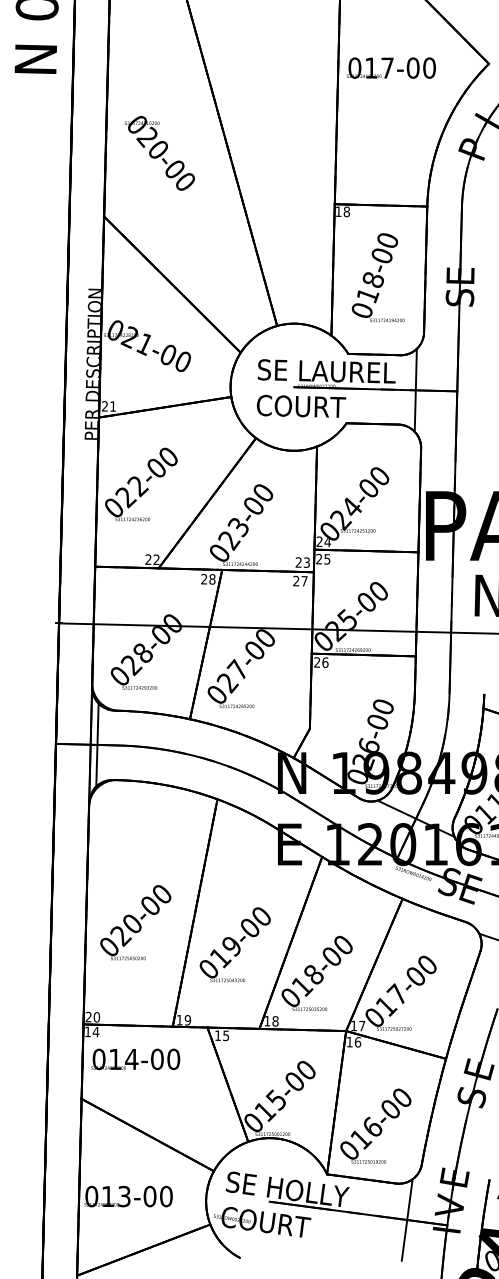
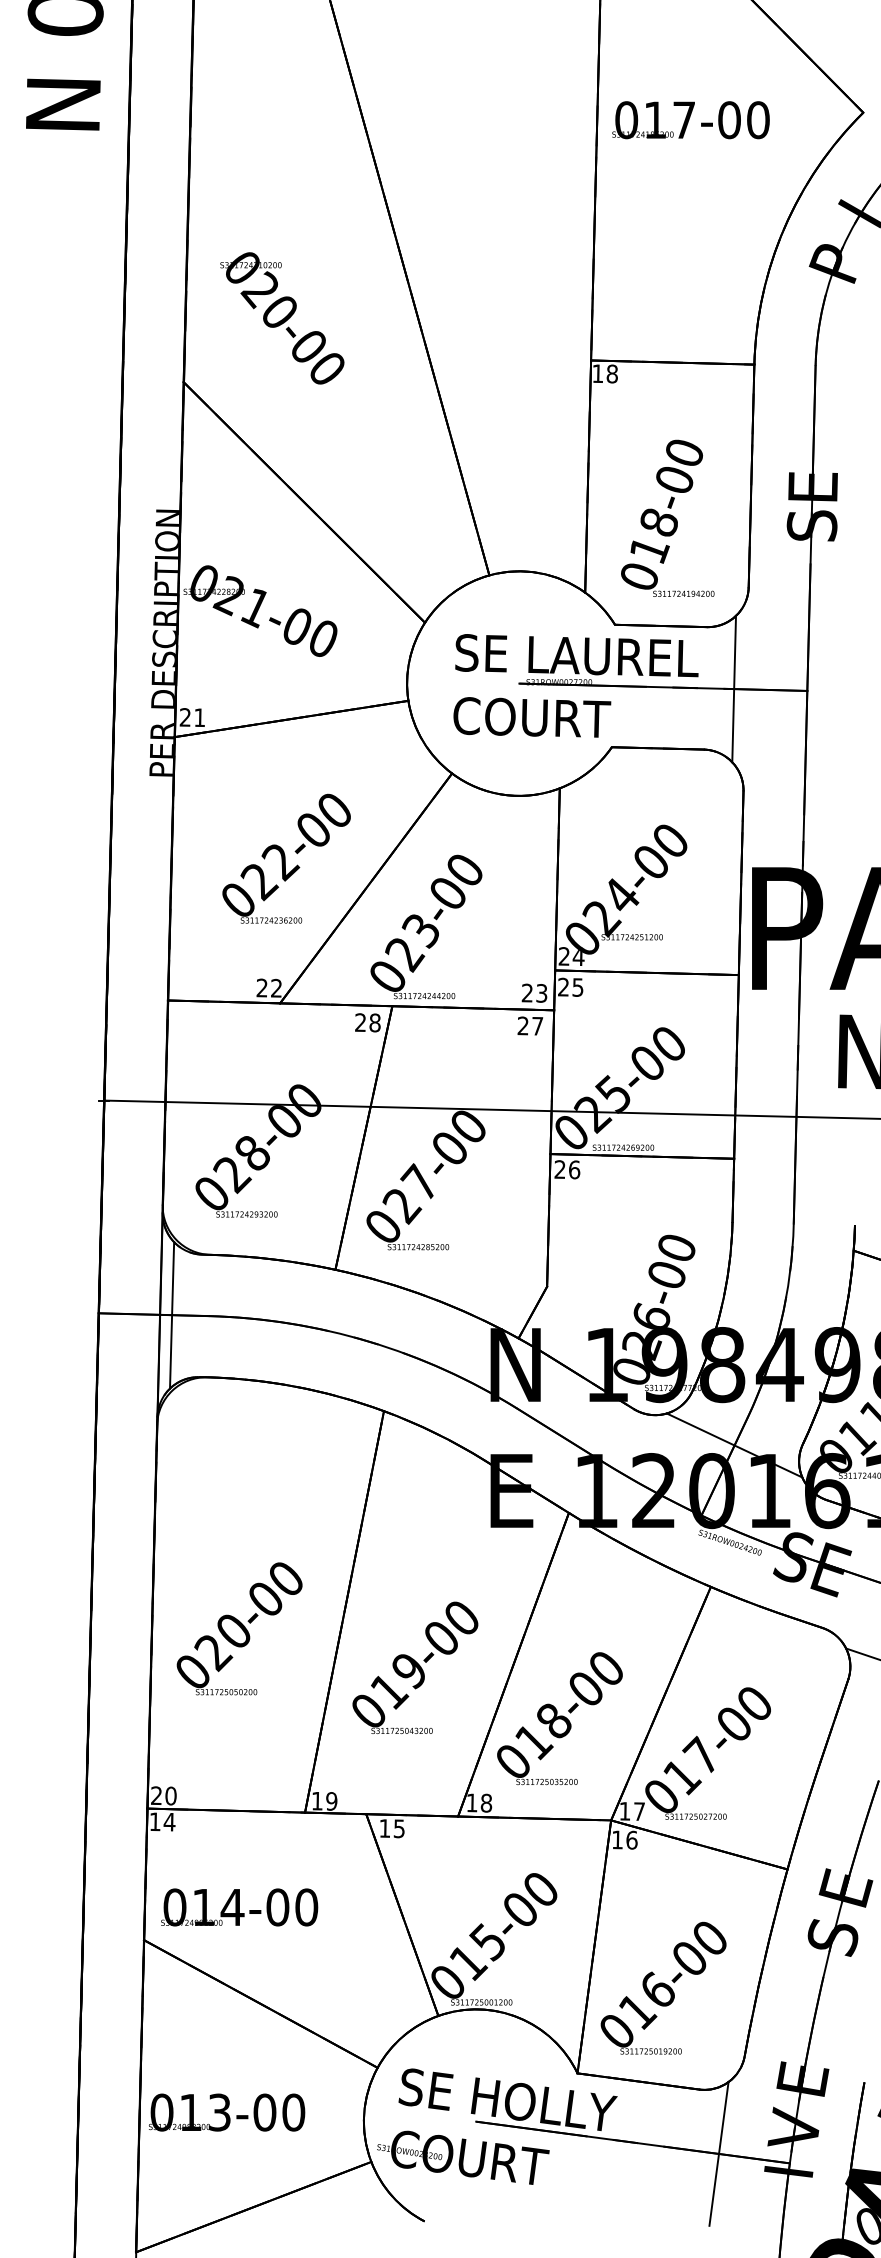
text: (159, 153) -> (281, 318), moved
text: (377, 277) -> (666, 518), moved
text: (141, 484) -> (286, 858), moved
text: (135, 1059) -> (239, 1907), moved

